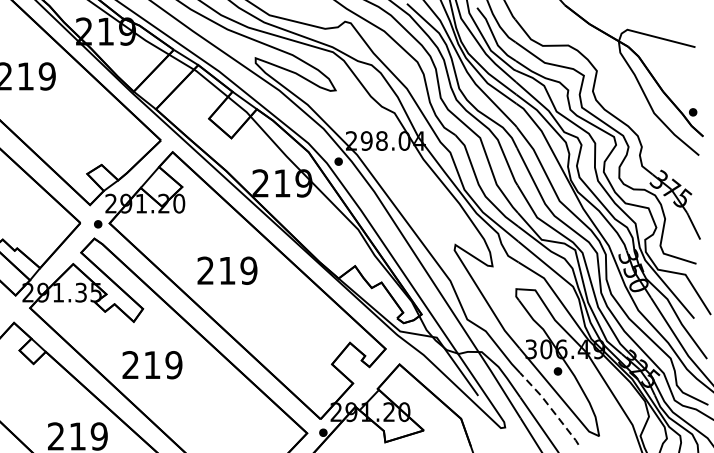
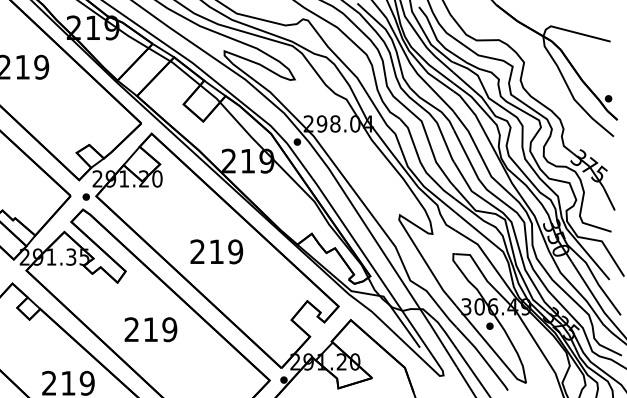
text: (227, 270) -> (216, 251), moved
text: (151, 364) -> (150, 329), moved
line: (550, 407) -> (483, 357), dashed -> solid

